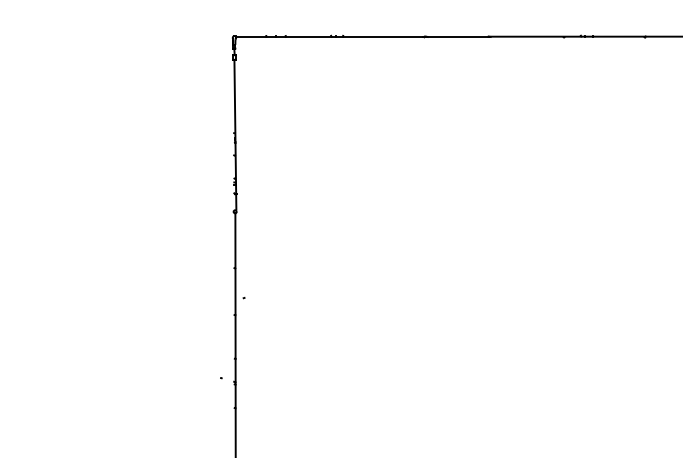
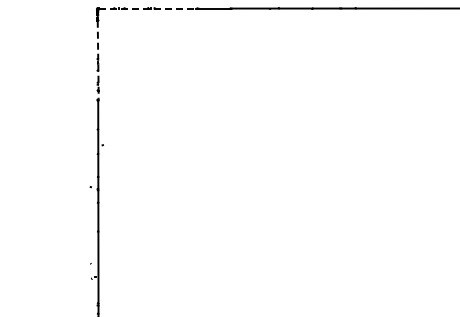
line: (331, 36) -> (148, 8), solid -> dashed
line: (235, 134) -> (98, 59), solid -> dashed

